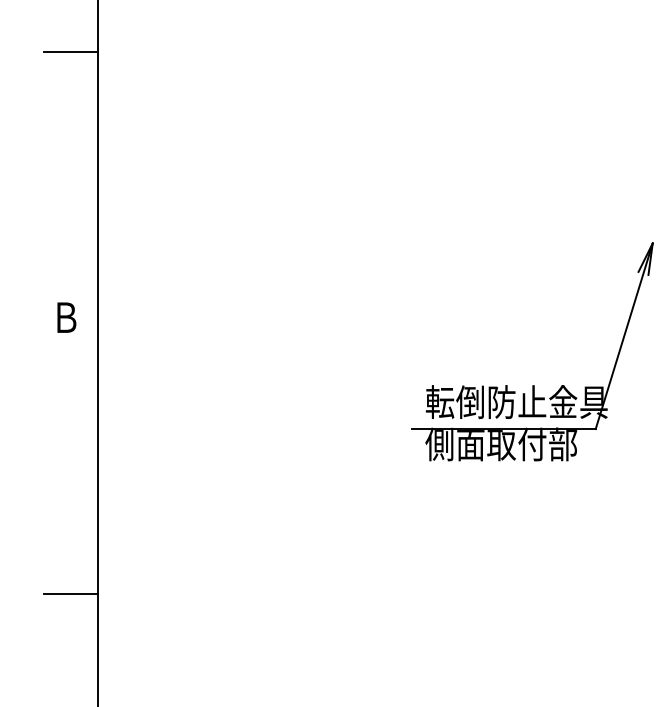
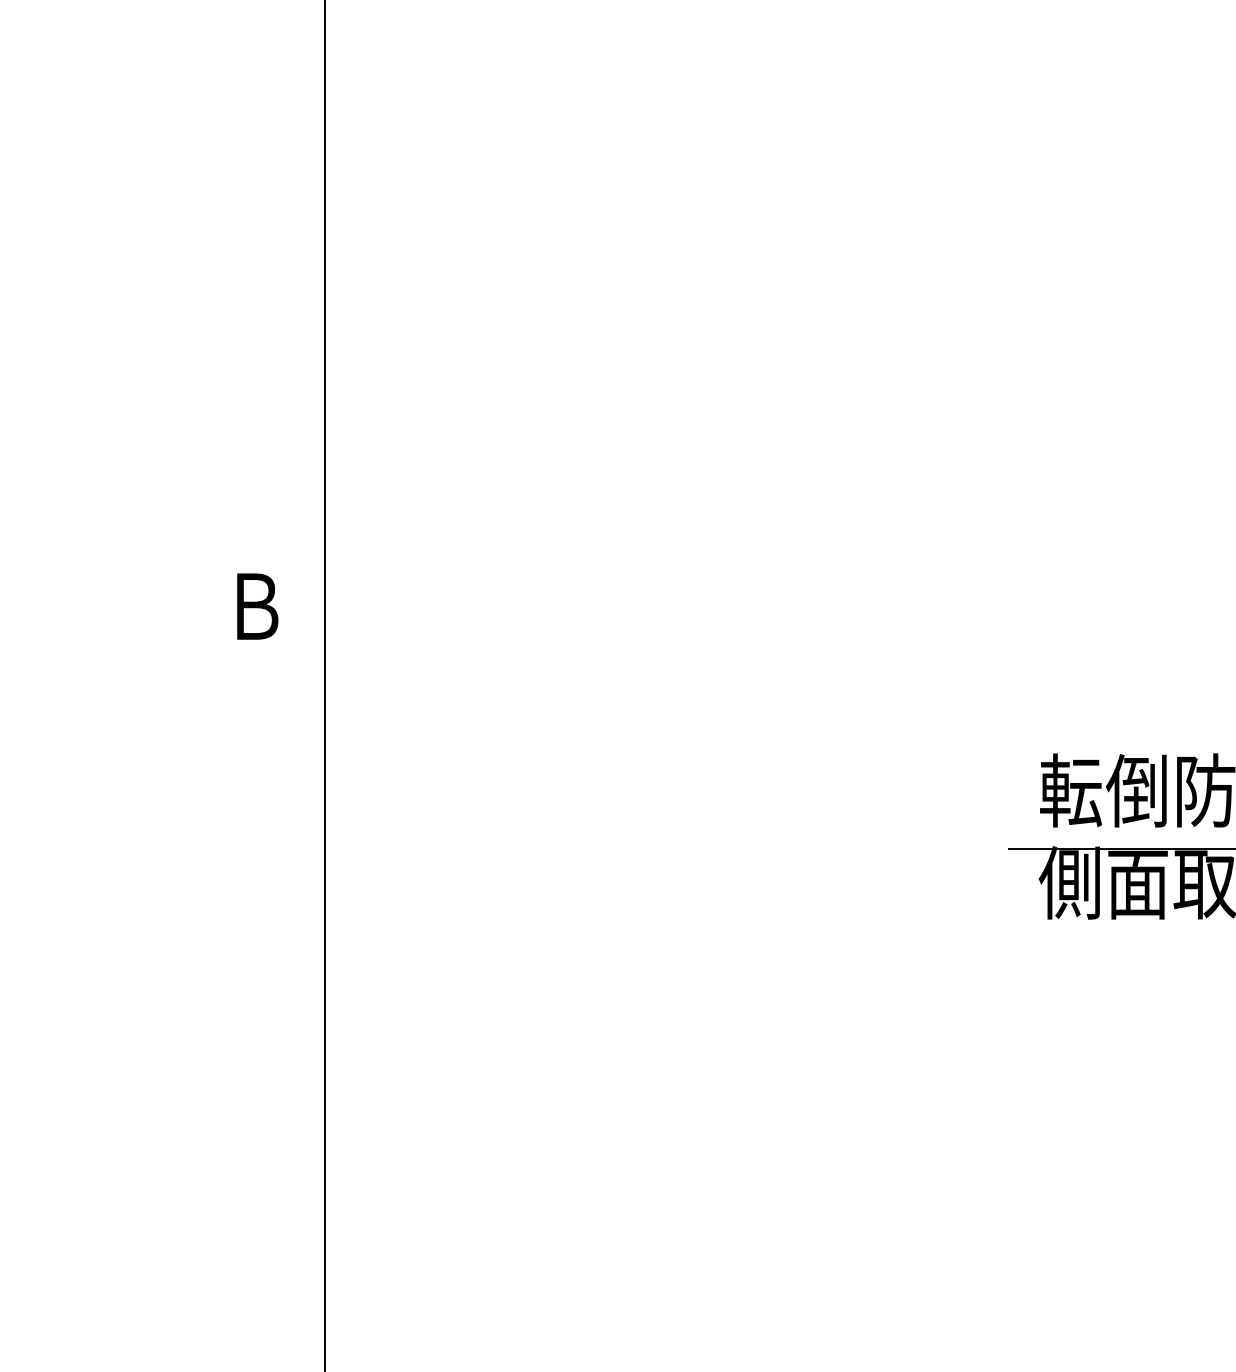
line: (70, 52) -> (265, 28), removed
line: (70, 594) -> (265, 1209), removed

